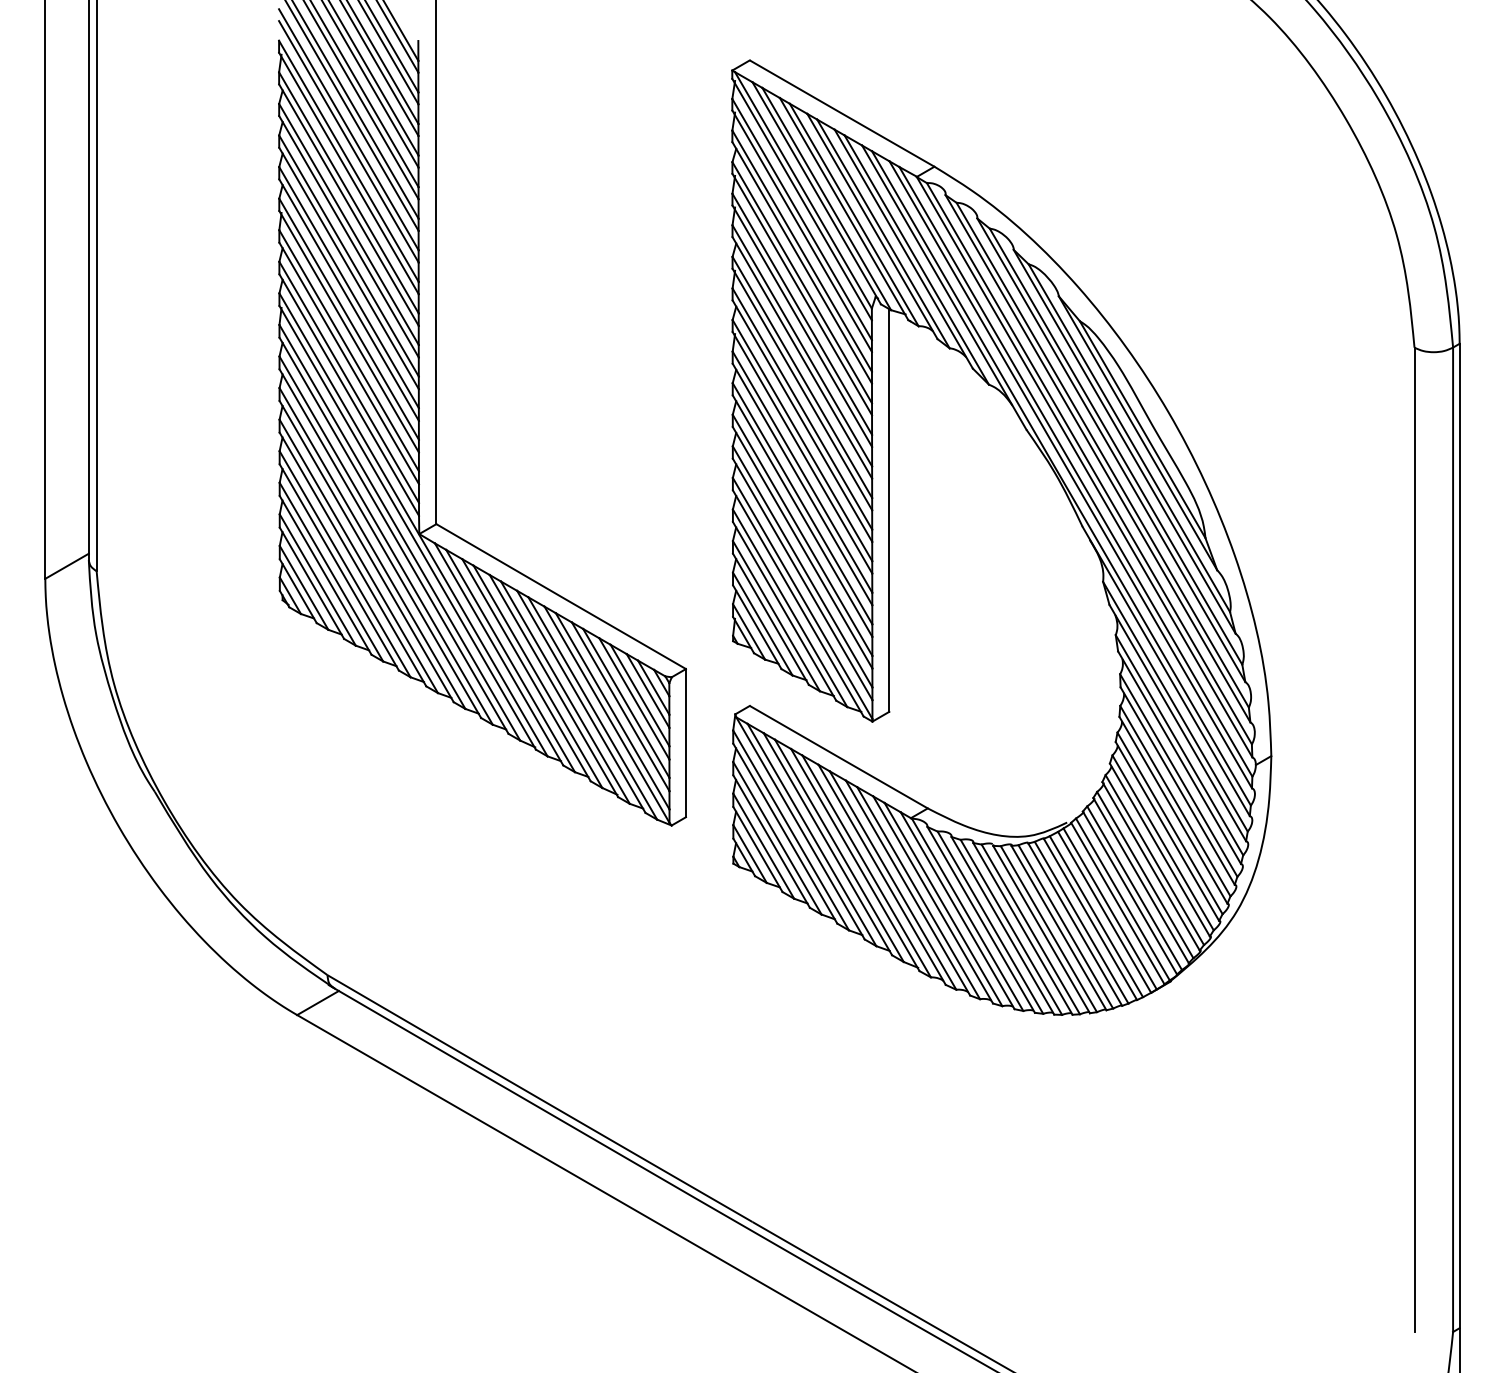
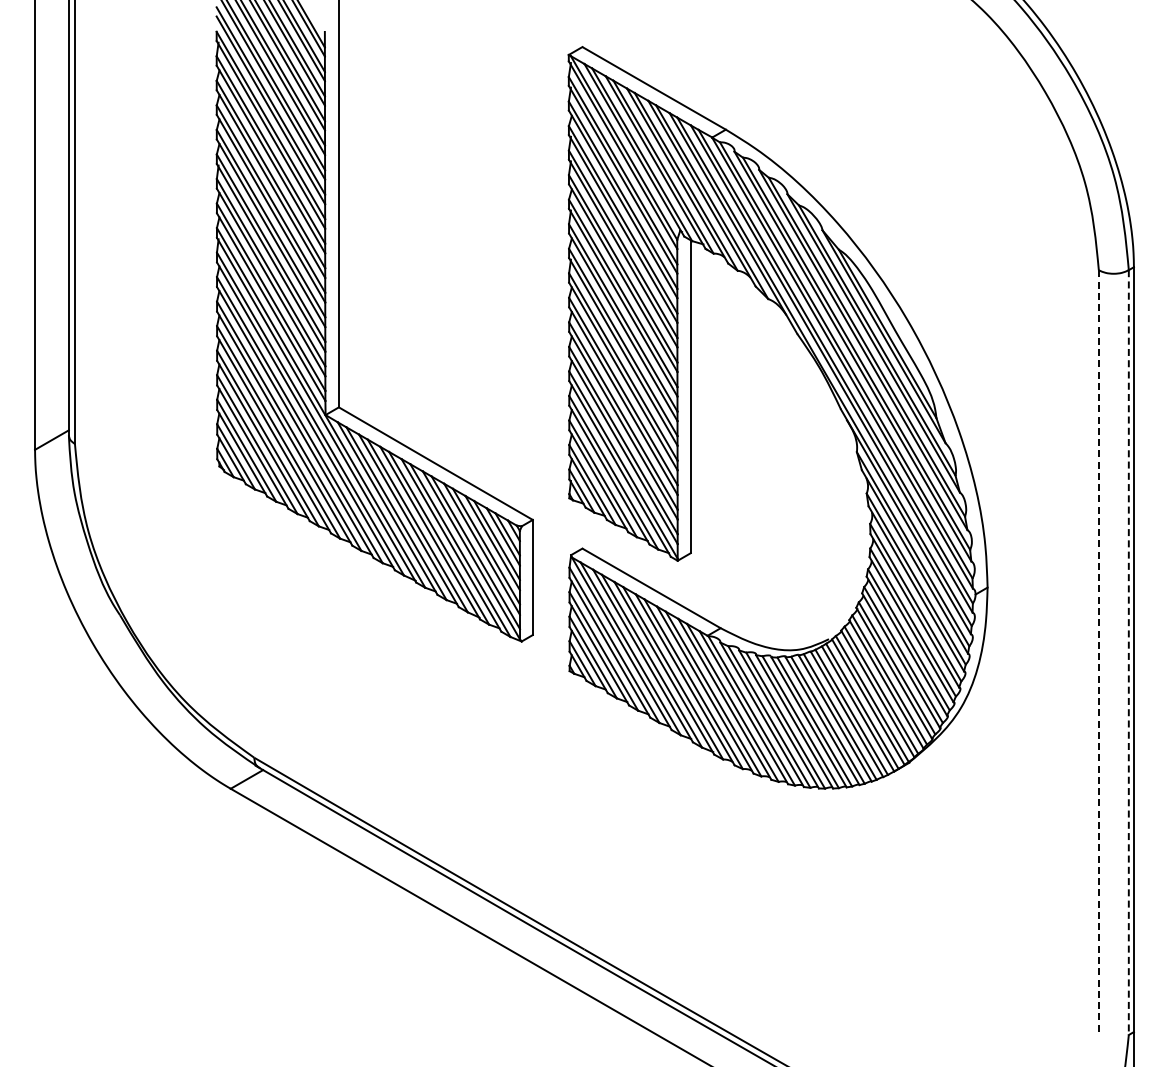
line: (1414, 840) -> (1098, 653), solid -> dashed
line: (1452, 840) -> (1128, 653), solid -> dashed

